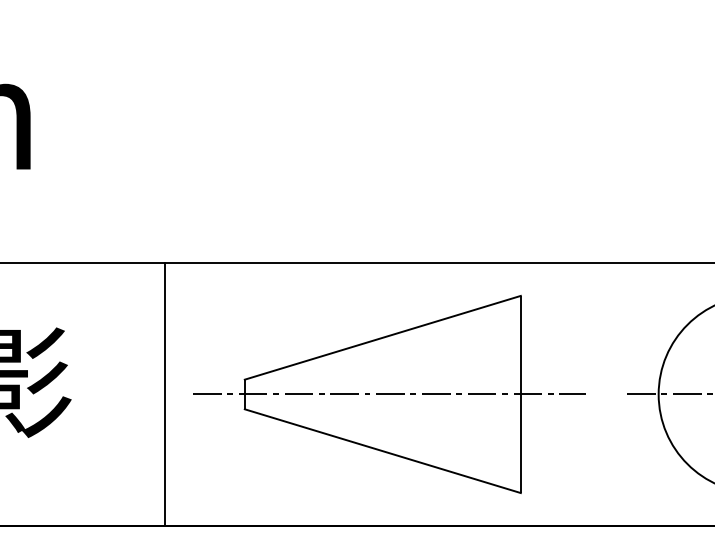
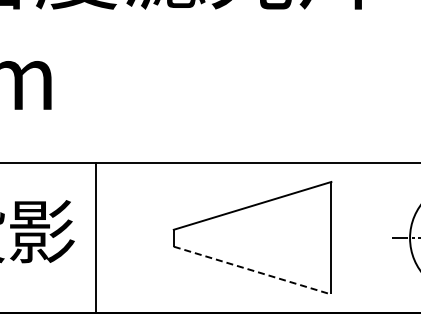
line: (165, 394) -> (96, 238), moved
line: (389, 394) -> (256, 238), removed
line: (384, 451) -> (253, 270), solid -> dashed

